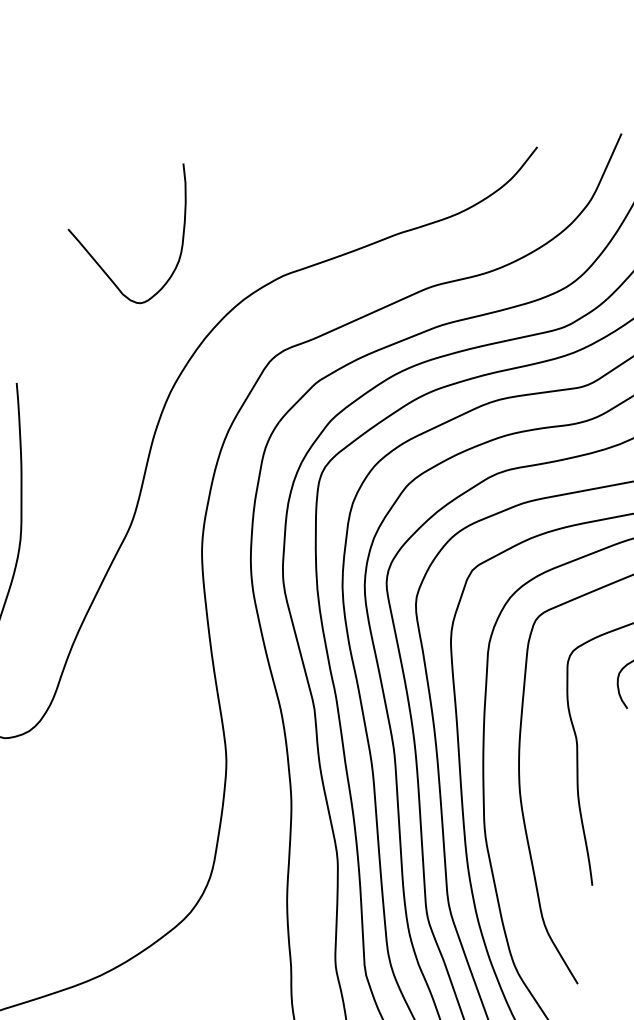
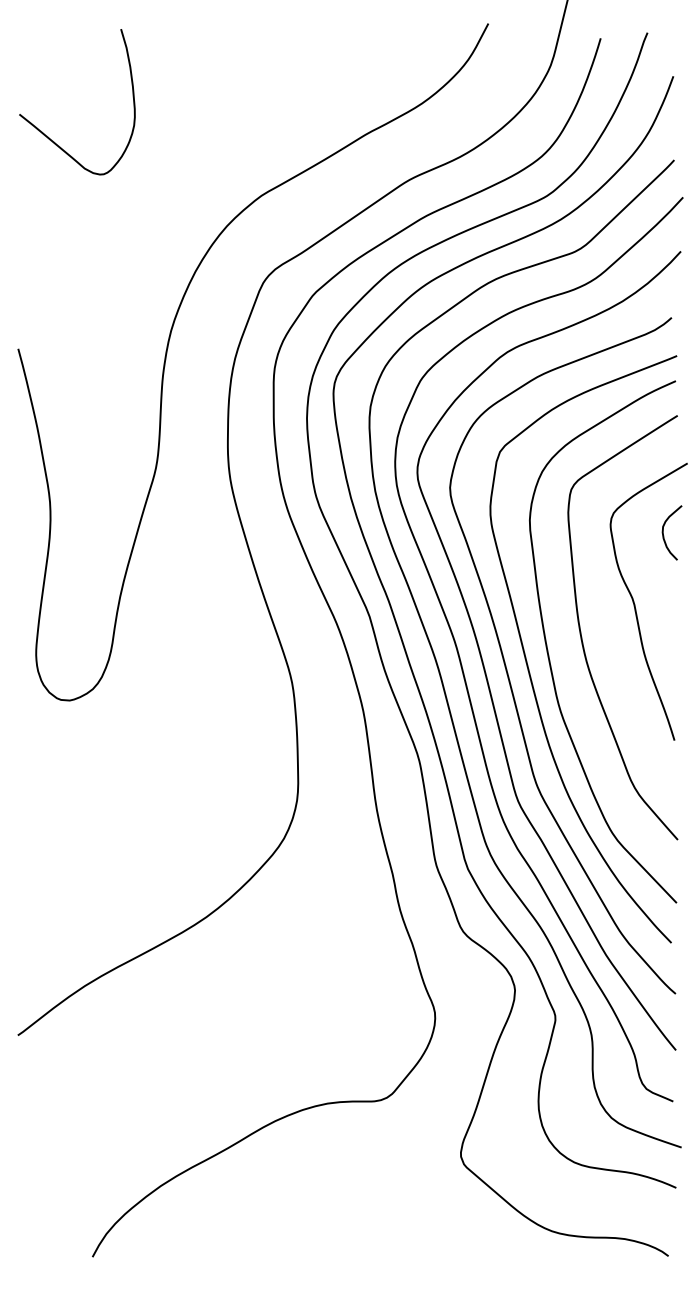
curve: (92, 256) -> (48, 136), moved

